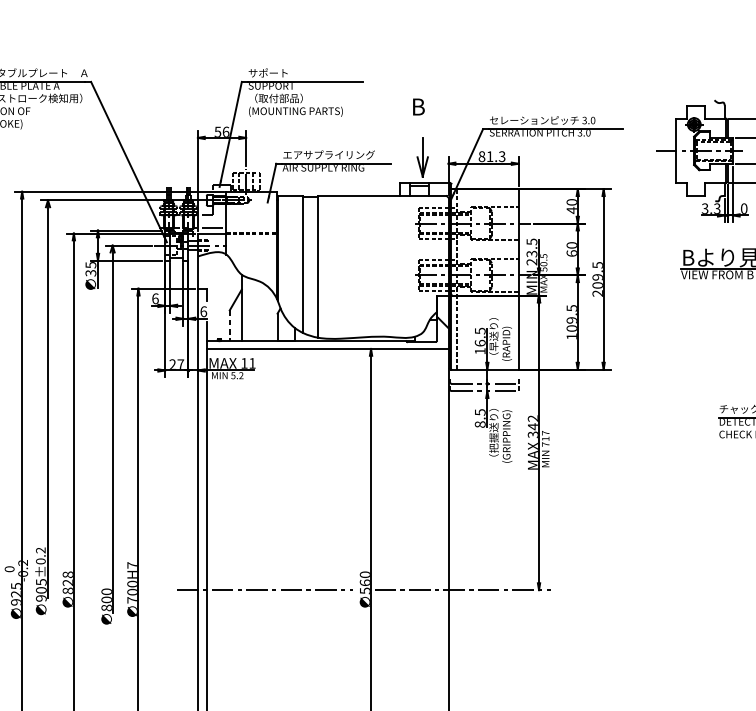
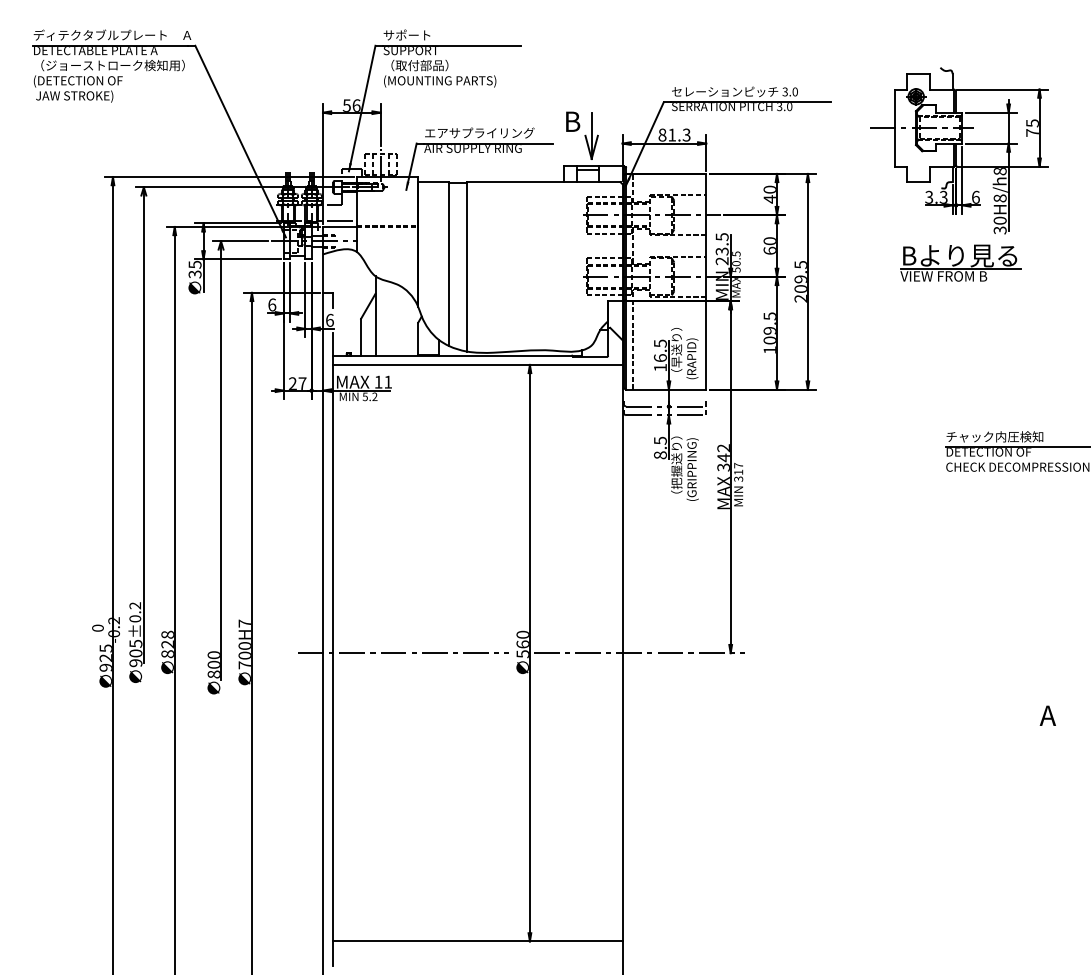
text: (419, 106) -> (573, 121), moved
text: (743, 208) -> (975, 196), 0 -> 6
line: (230, 326) -> (361, 337), dashed -> solid
text: (545, 443) -> (738, 478), 717 -> 317

